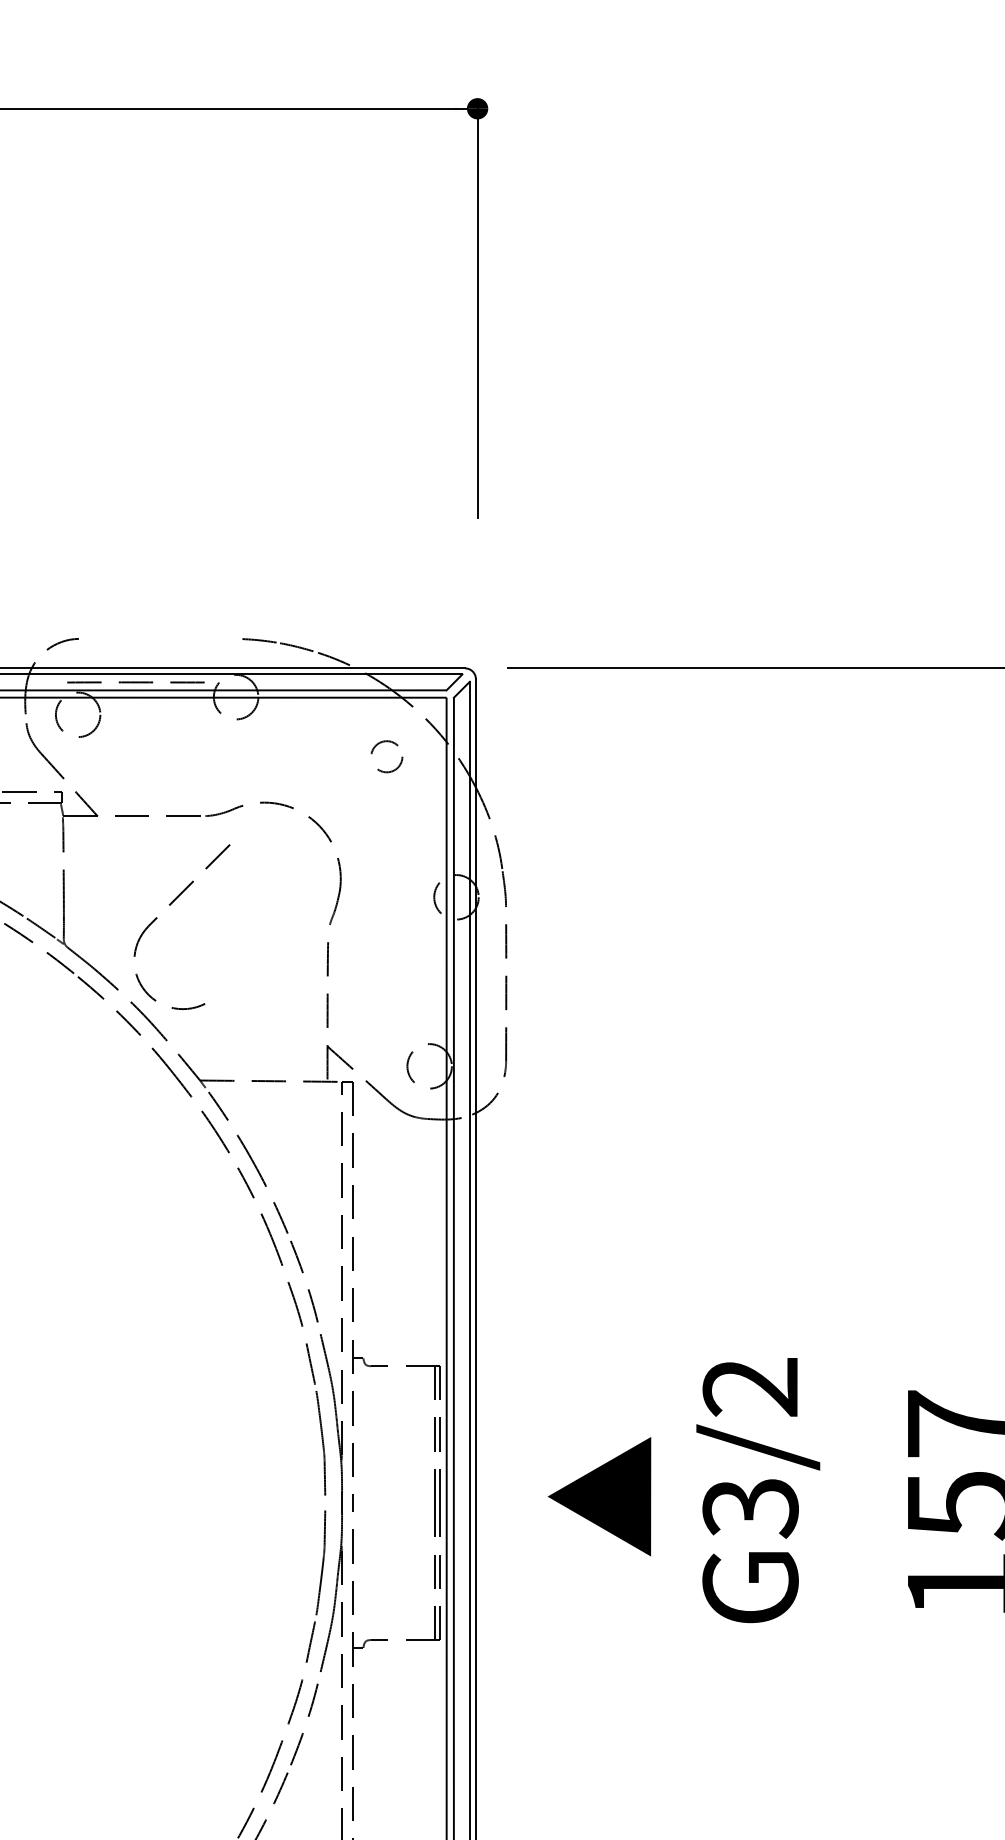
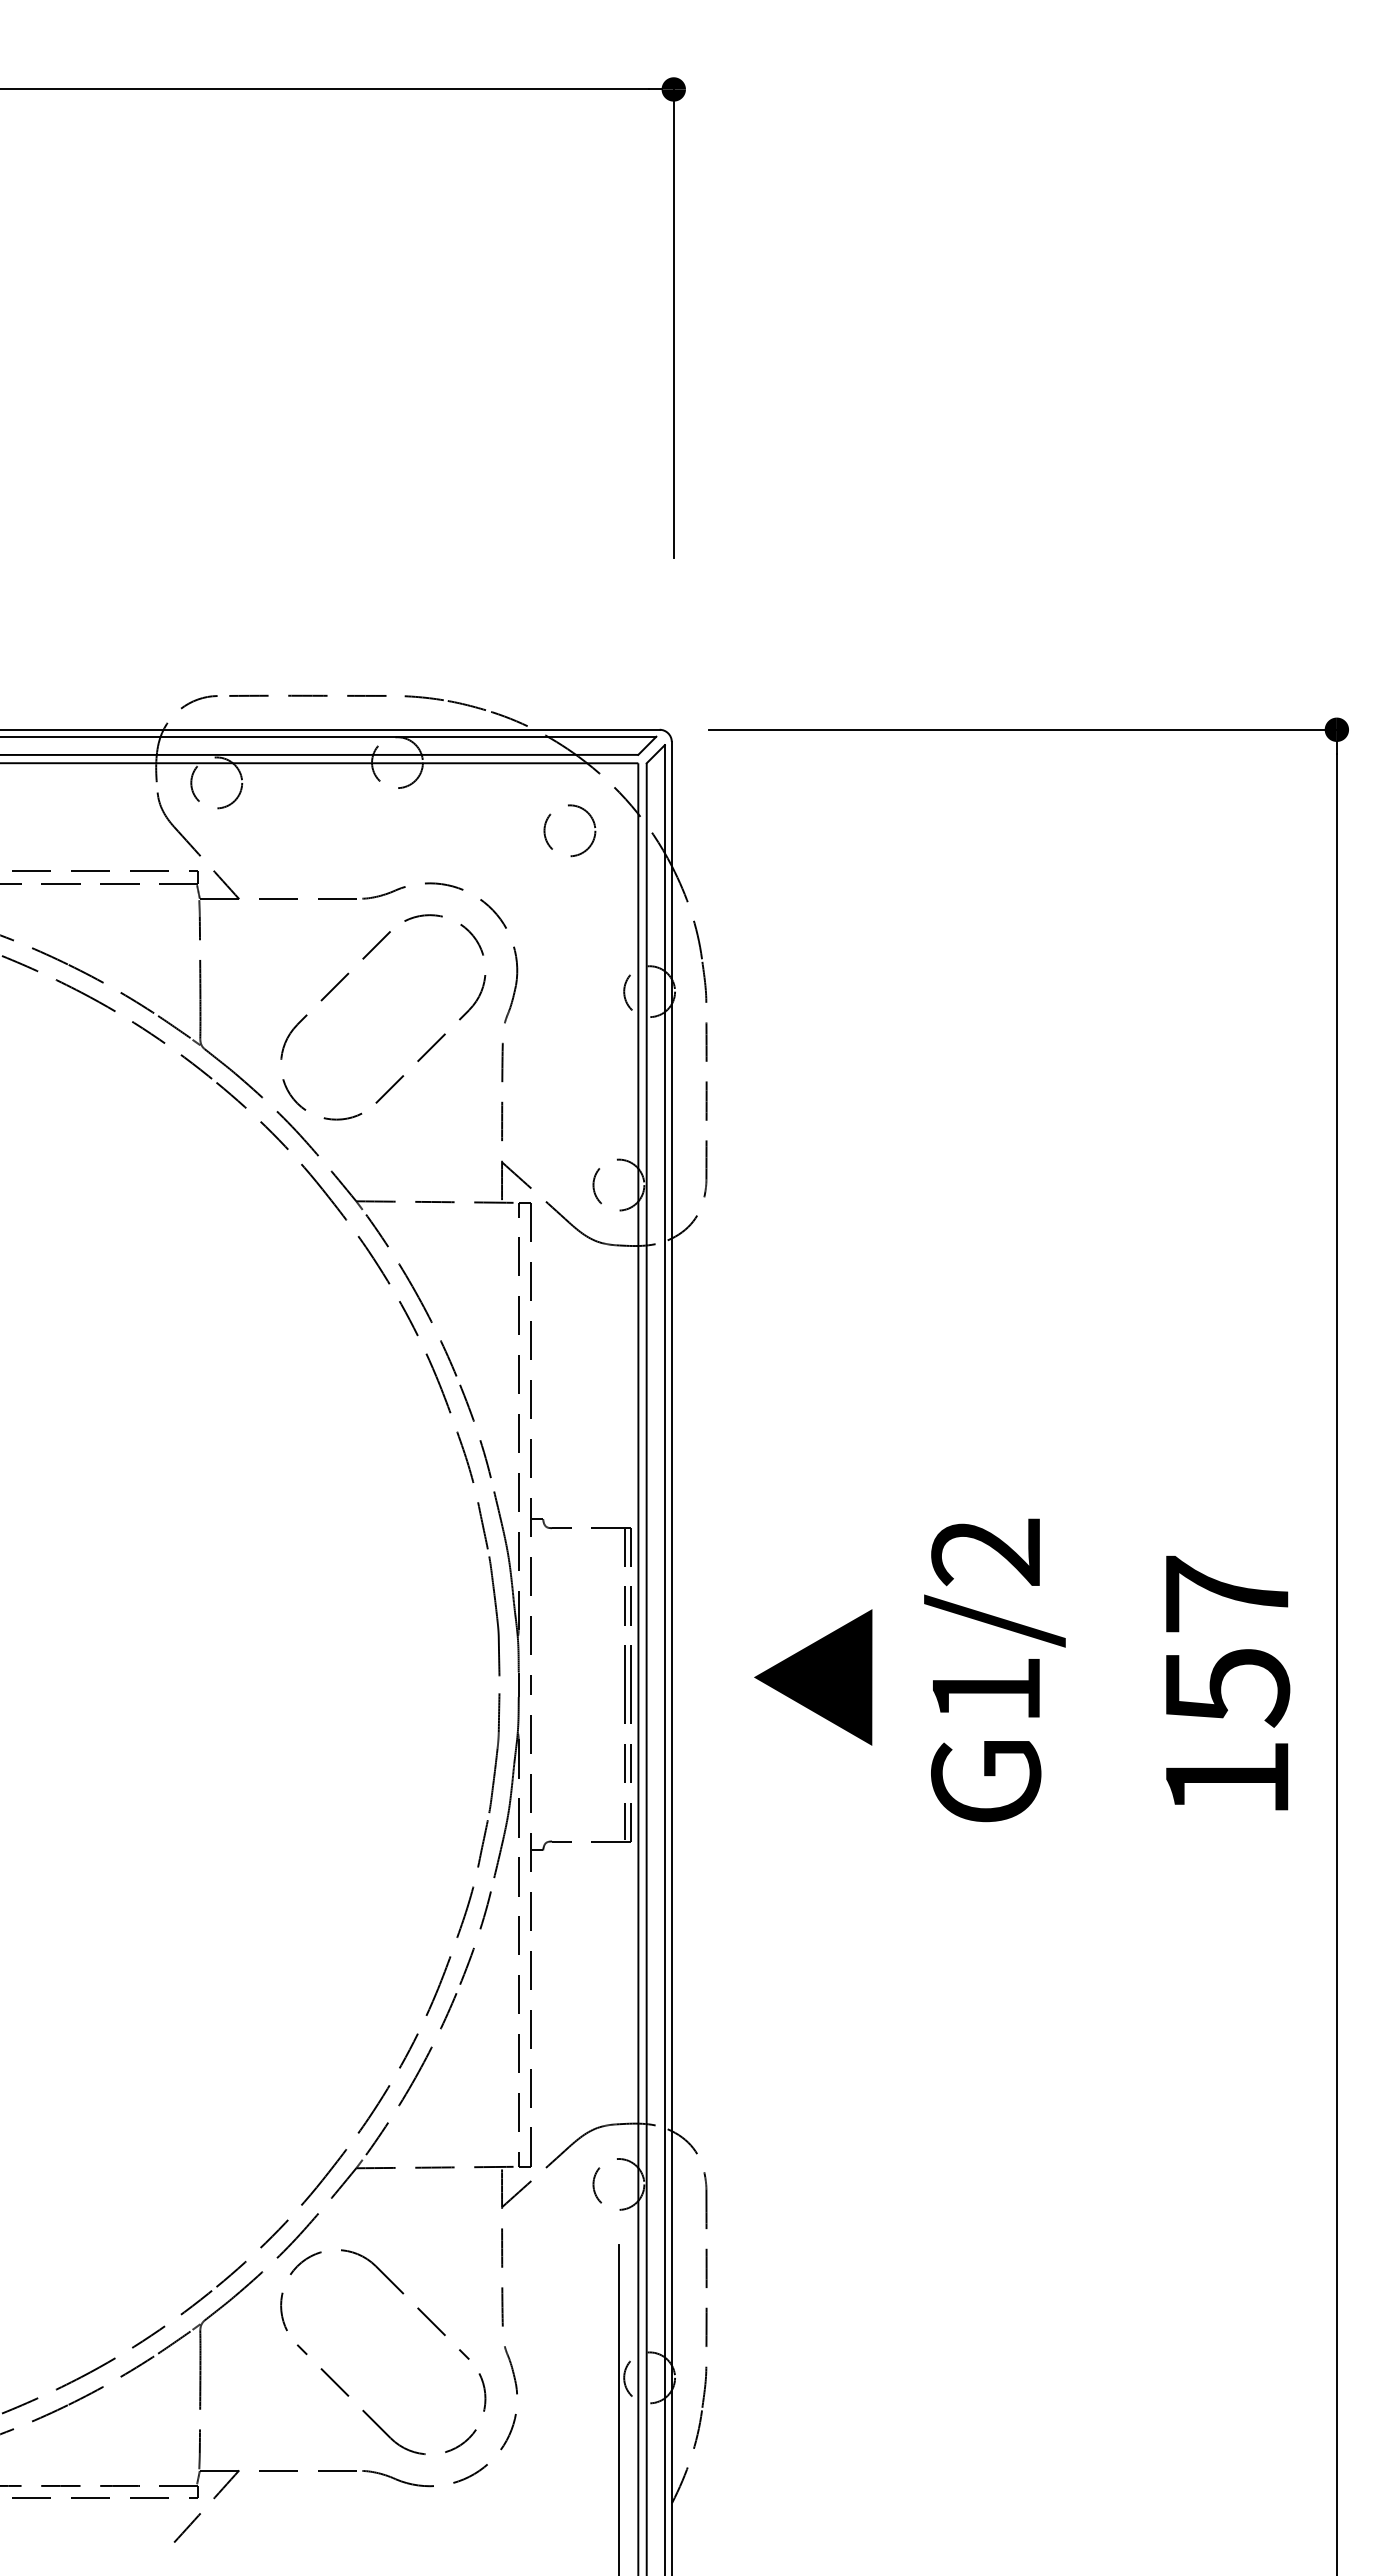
curve: (135, 682) -> (307, 695), moved
circle: (386, 756) -> (569, 830), size x1.43
part: (277, 933) -> (444, 1033), added
text: (750, 1508) -> (986, 1691), G3/2 -> G1/2

